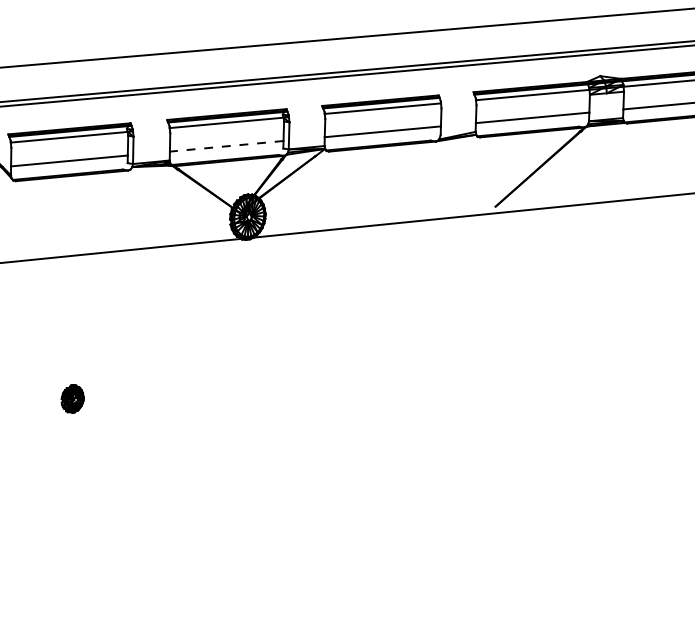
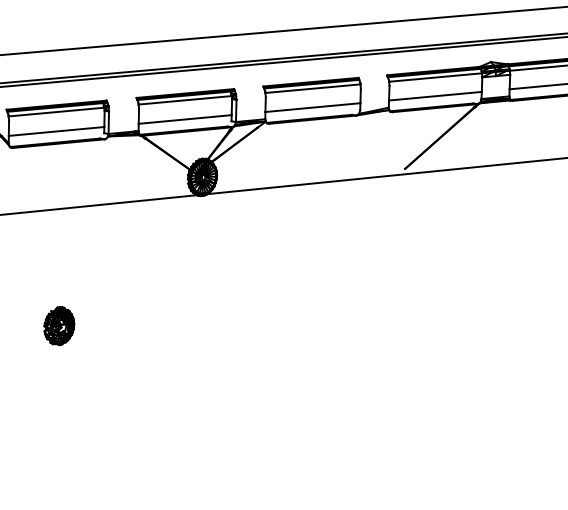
line: (226, 146) -> (185, 119), dashed -> solid
part: (72, 398) -> (59, 325), size x1.67

